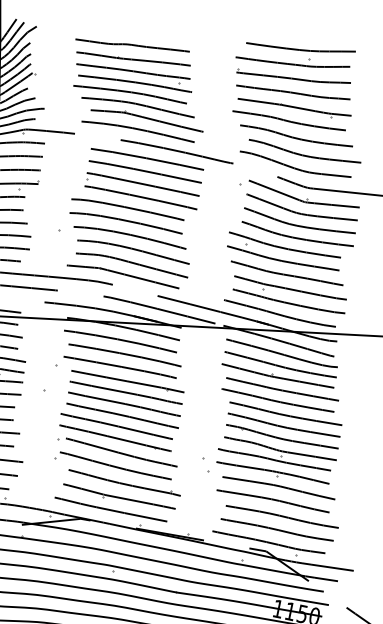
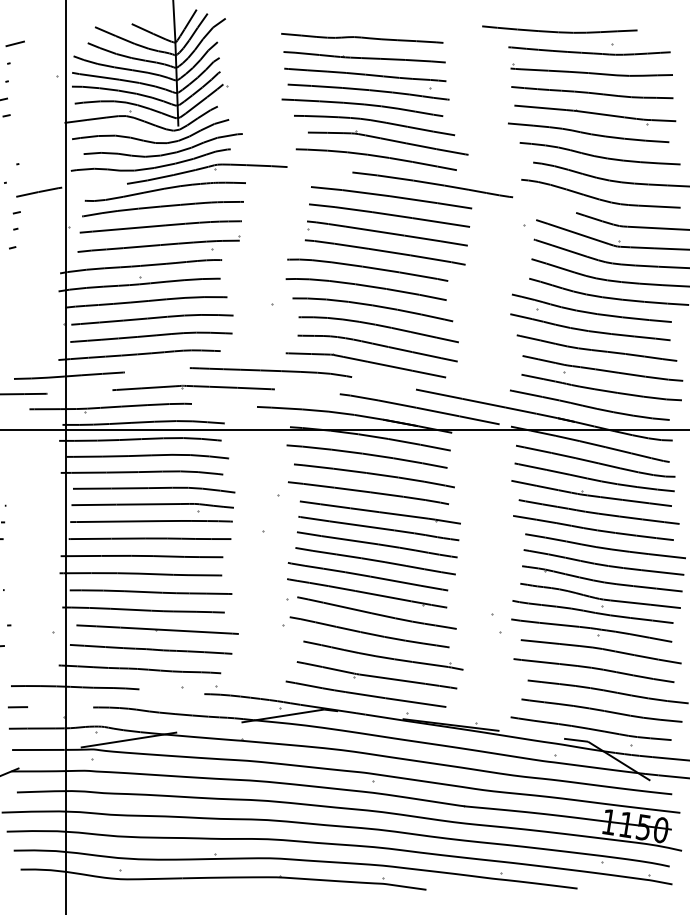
curve: (300, 49) -> (559, 31), moved

